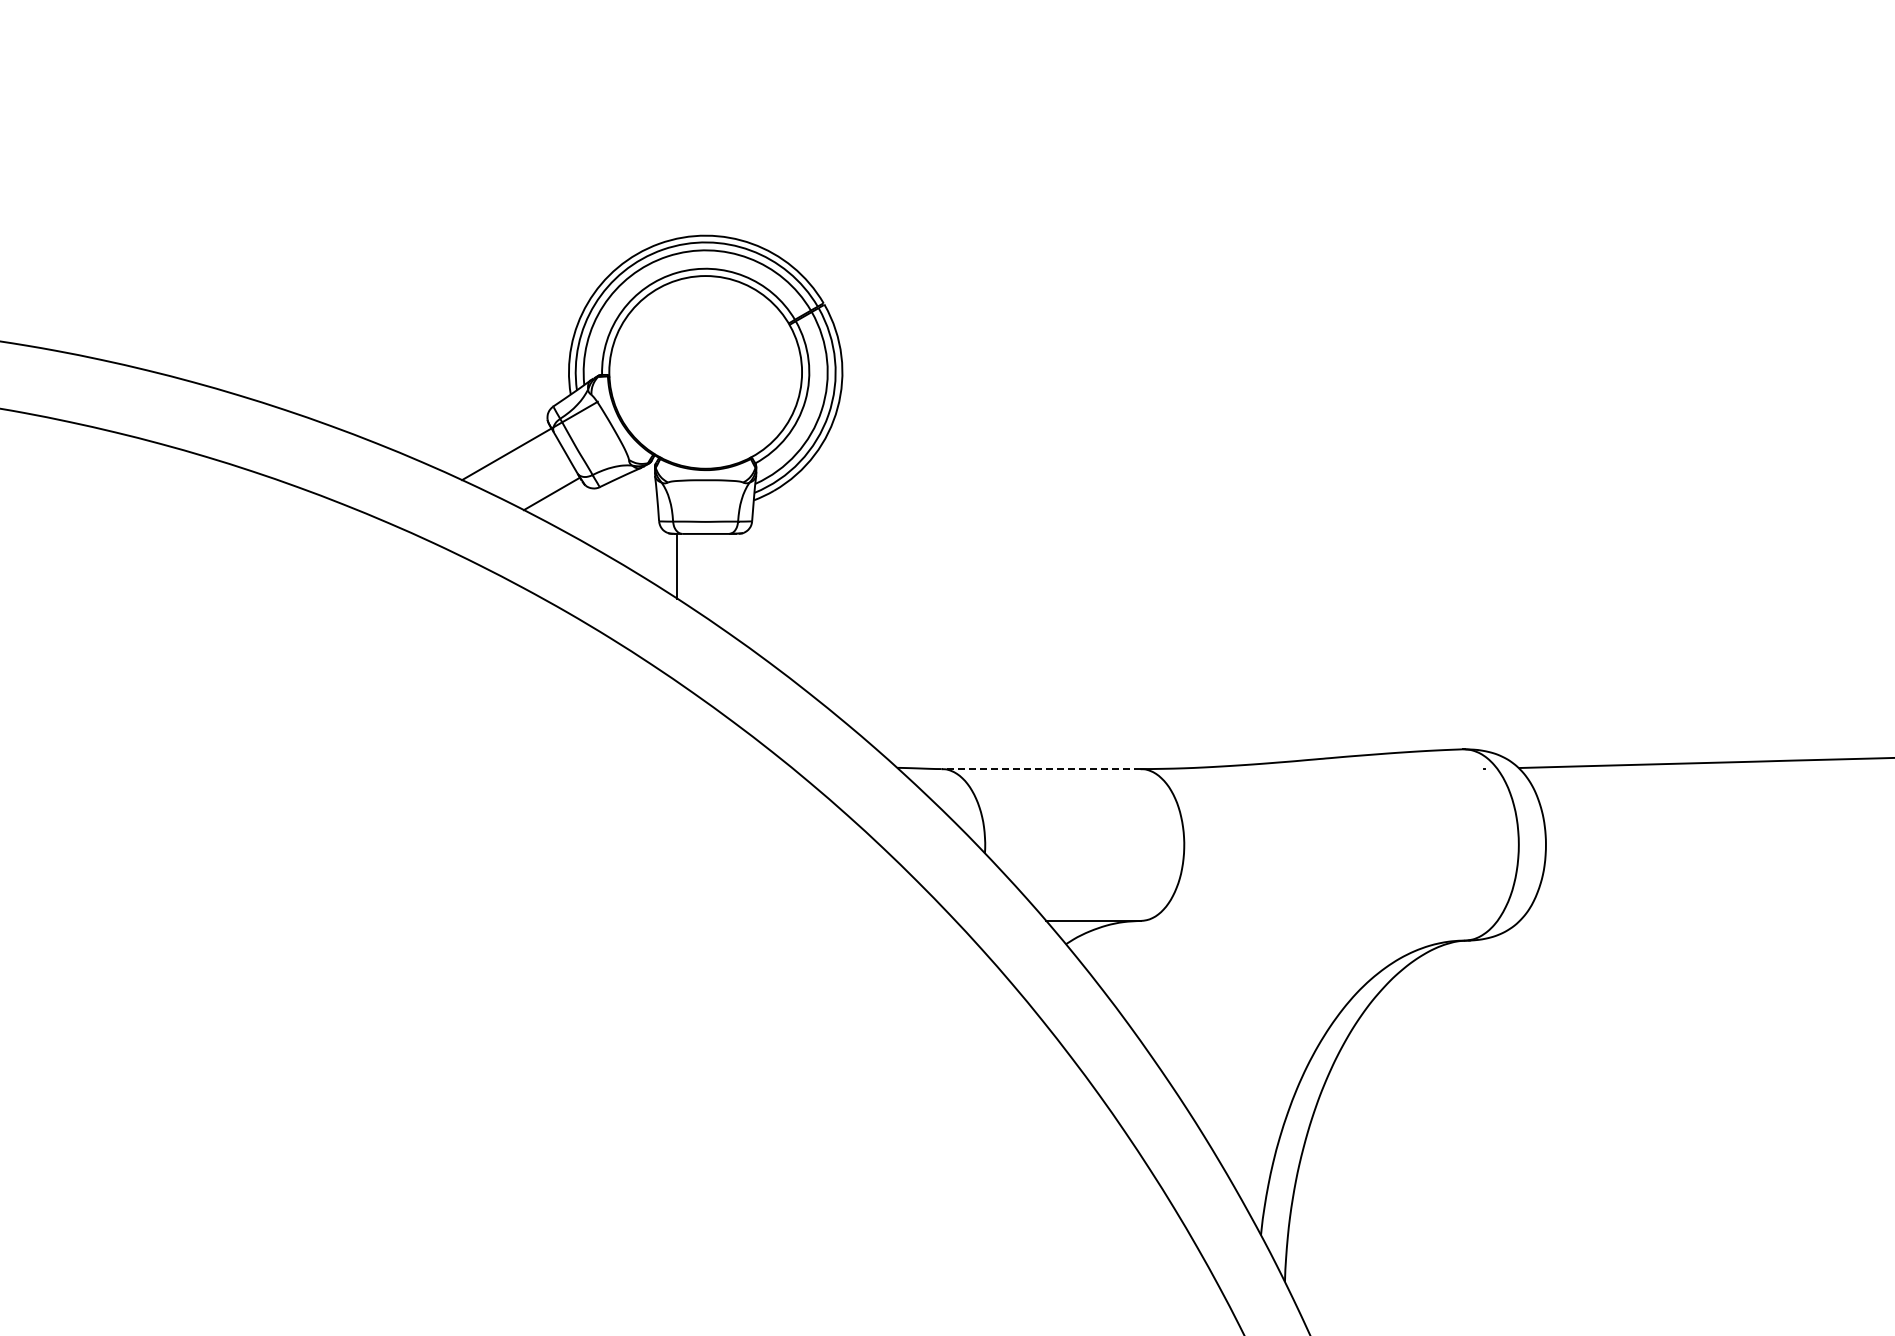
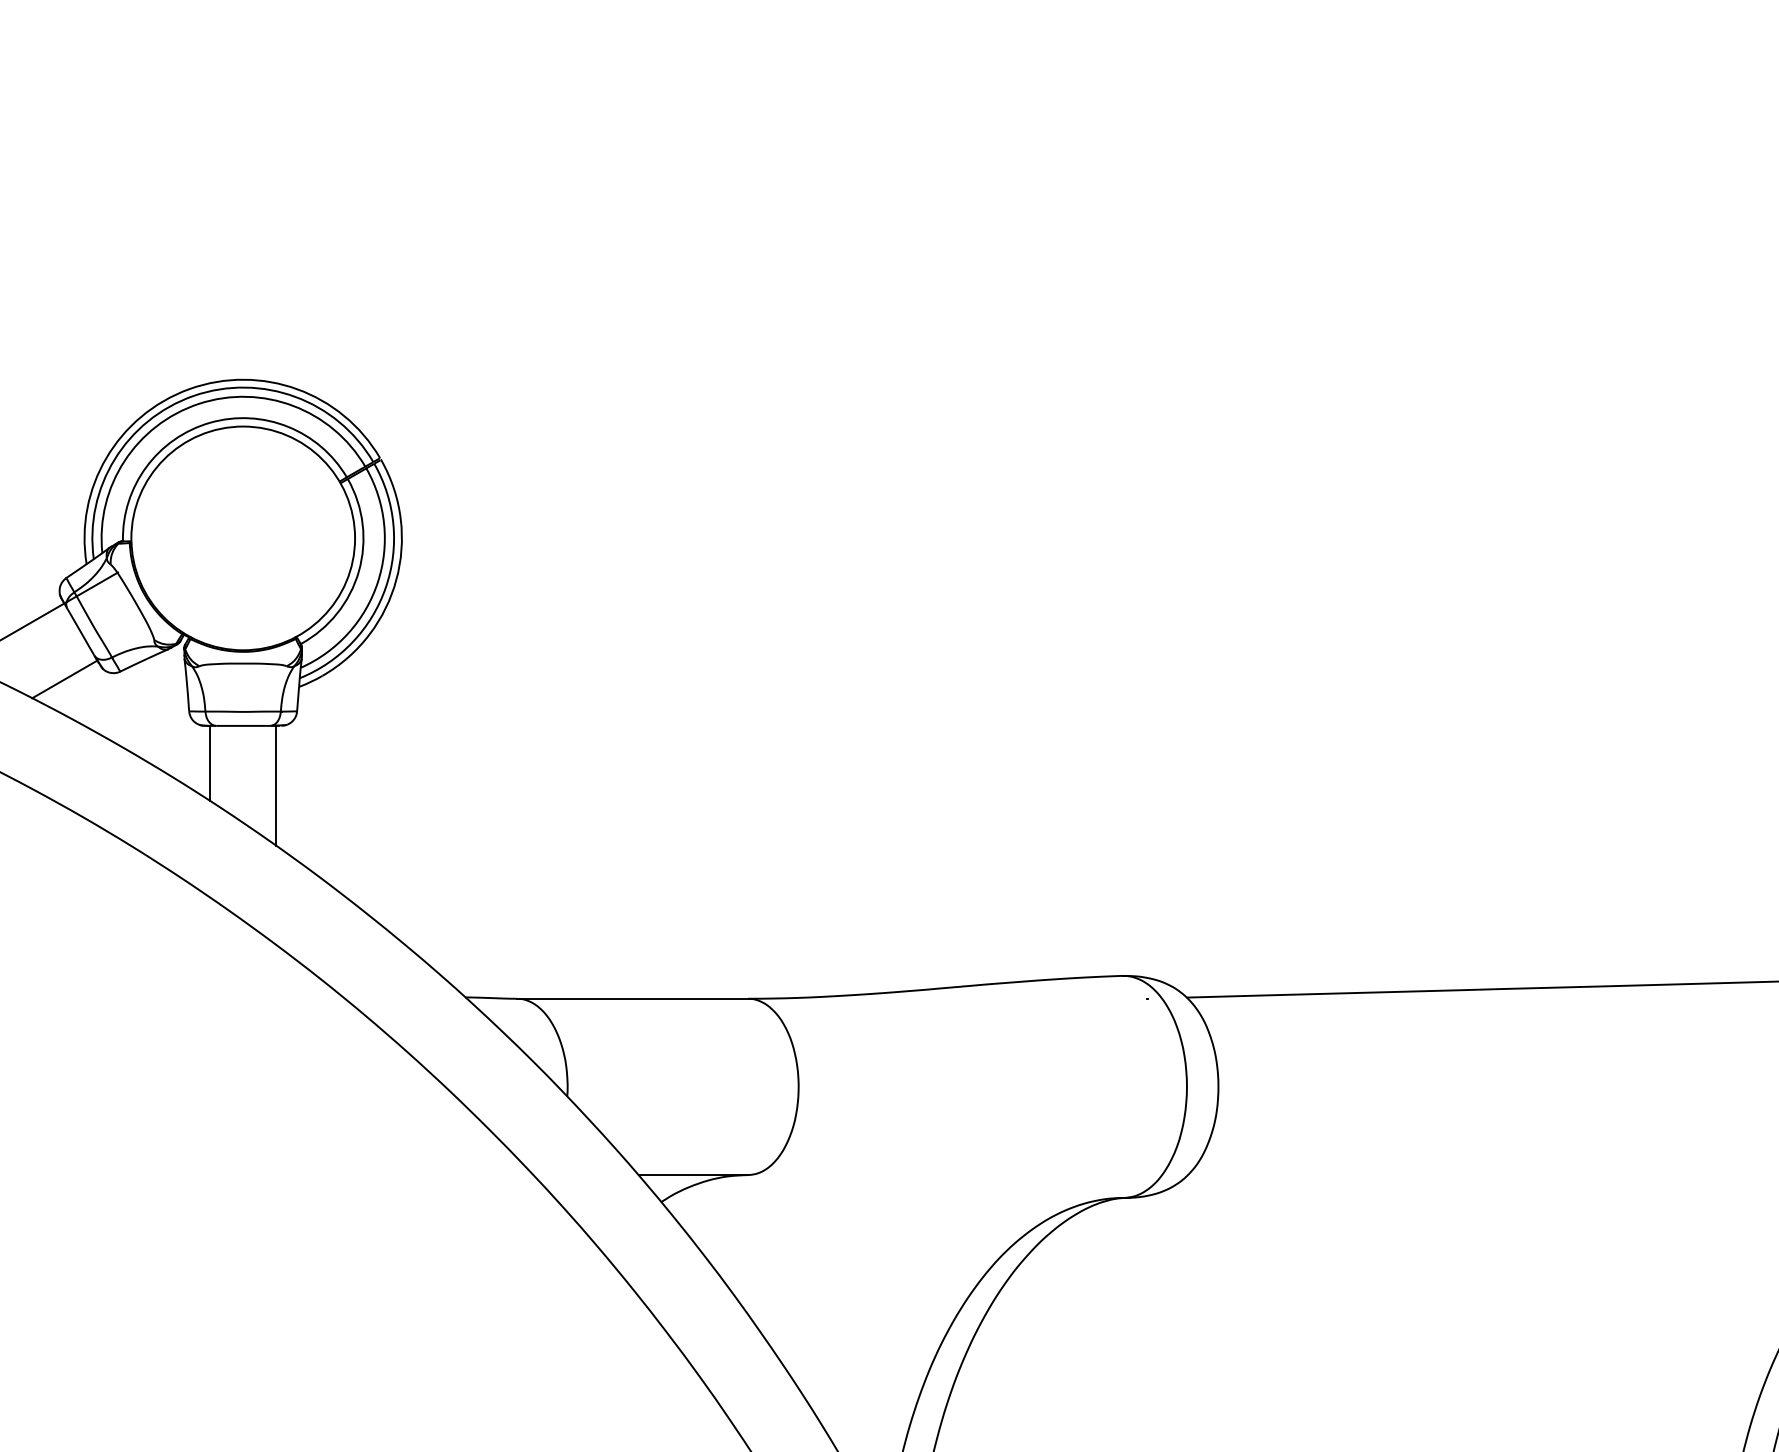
line: (734, 585) -> (276, 785), added
line: (1040, 769) -> (631, 999), dashed -> solid

